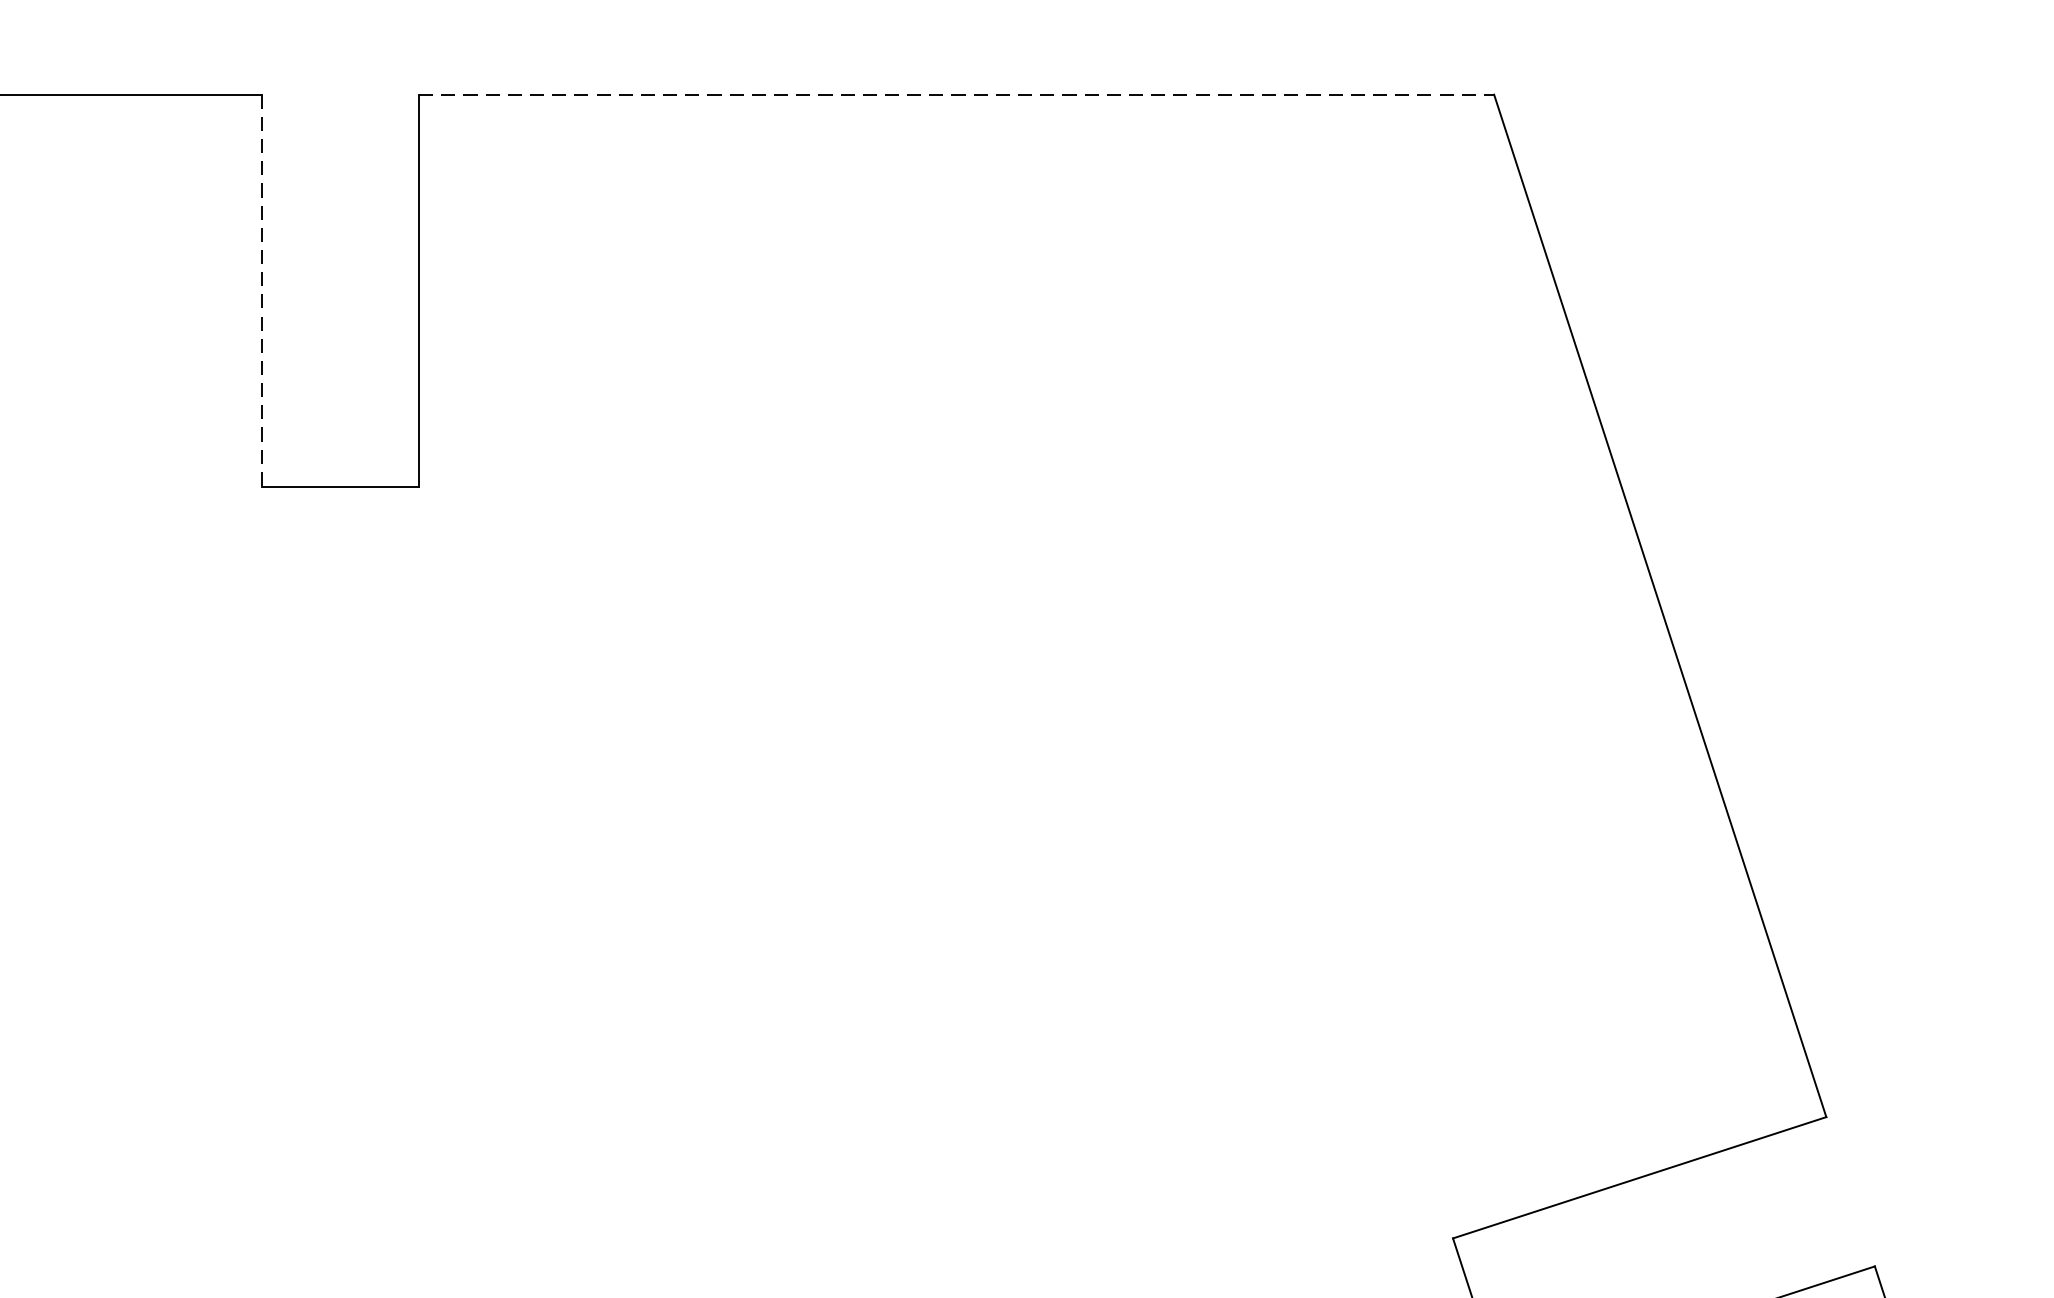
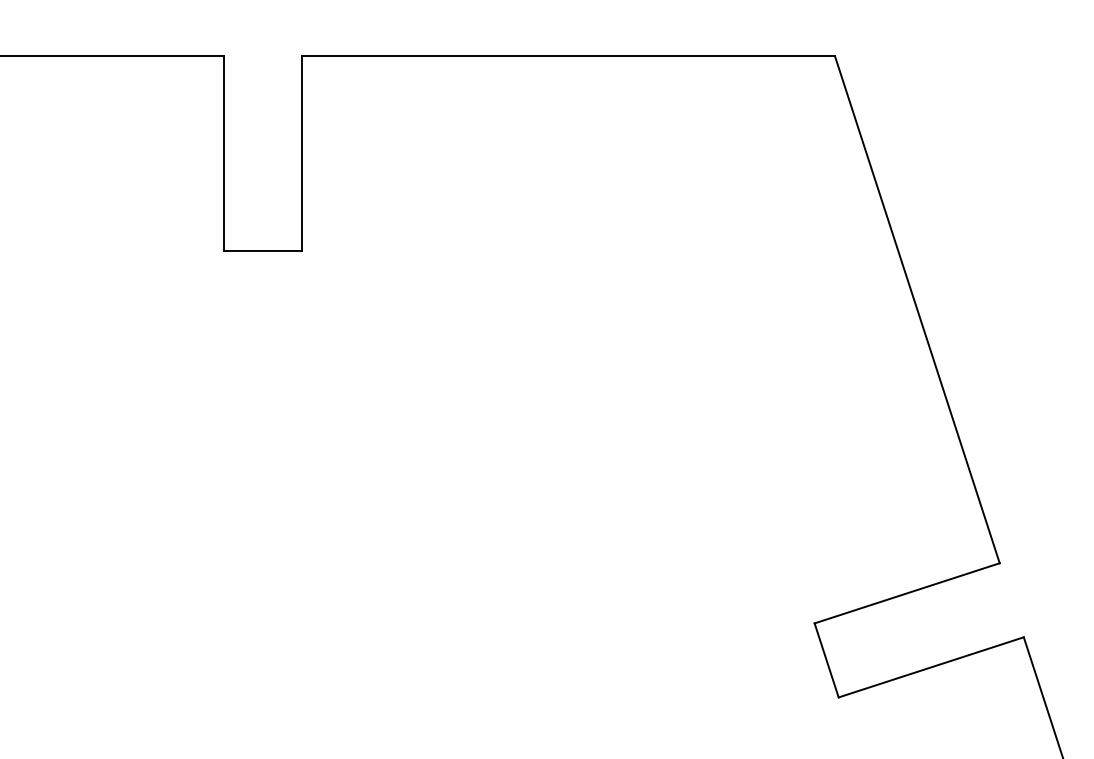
line: (956, 95) -> (568, 56), dashed -> solid
line: (262, 292) -> (224, 154), dashed -> solid

